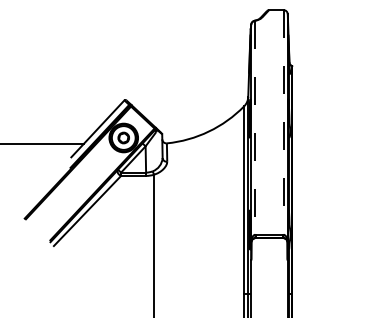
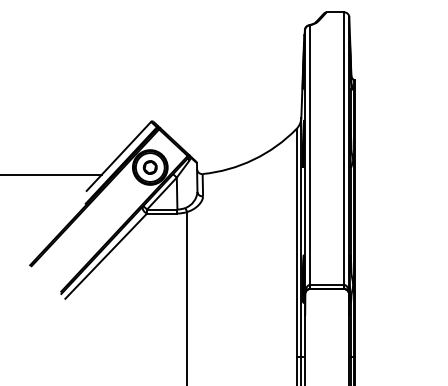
line: (283, 122) -> (344, 148), dashed -> solid
line: (255, 127) -> (310, 154), dashed -> solid

